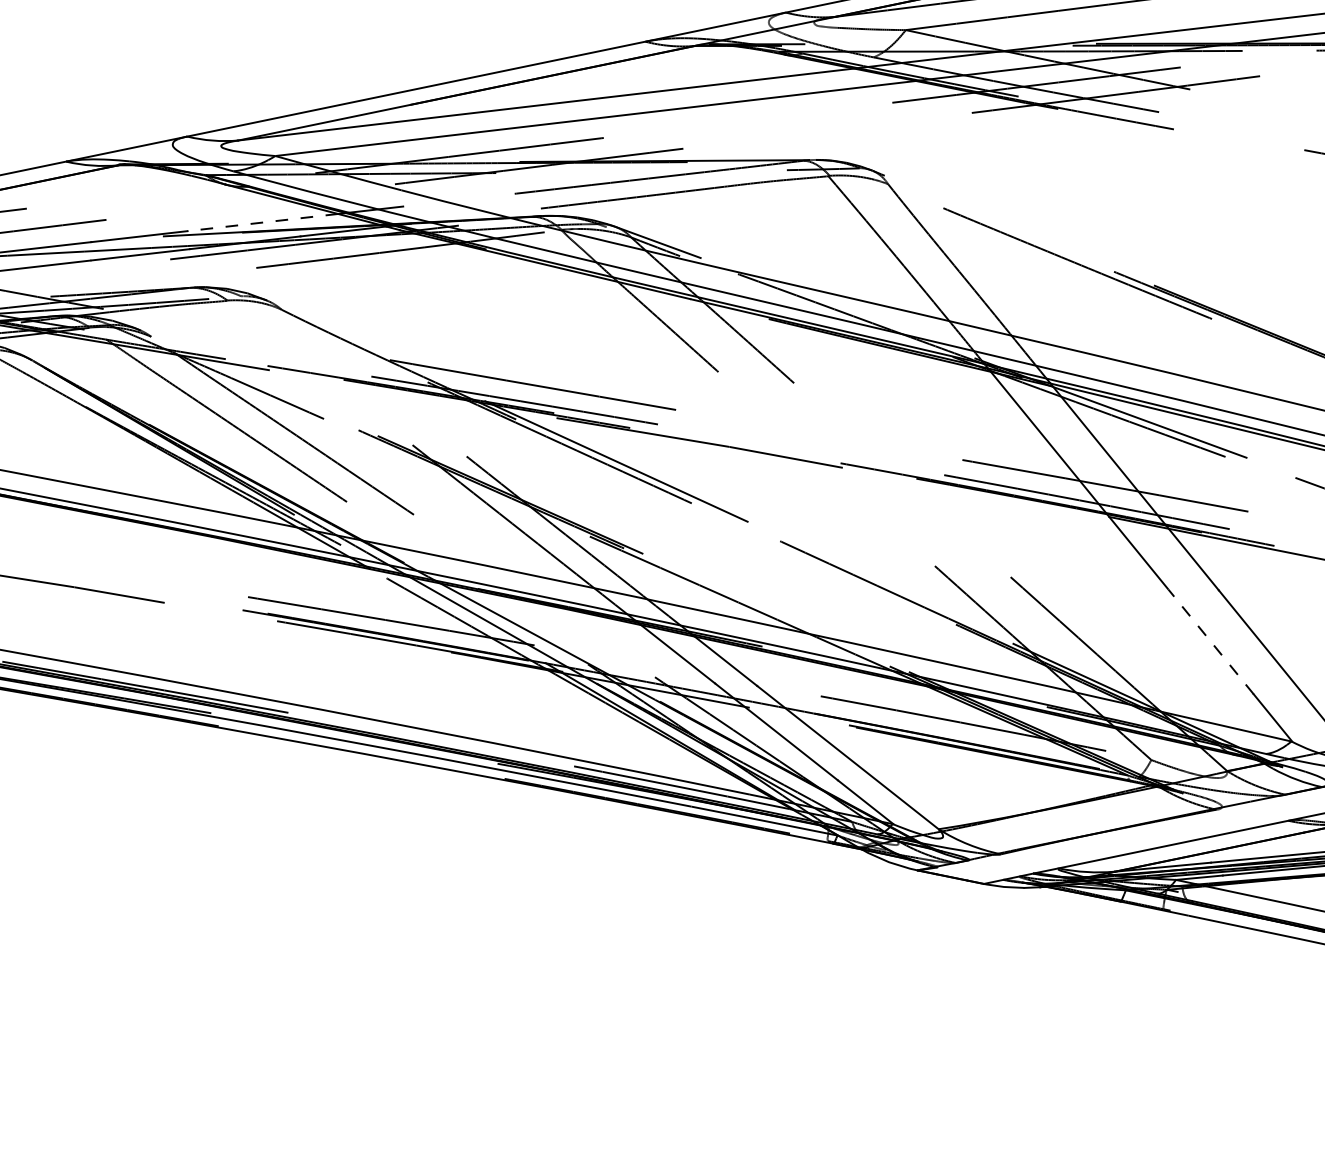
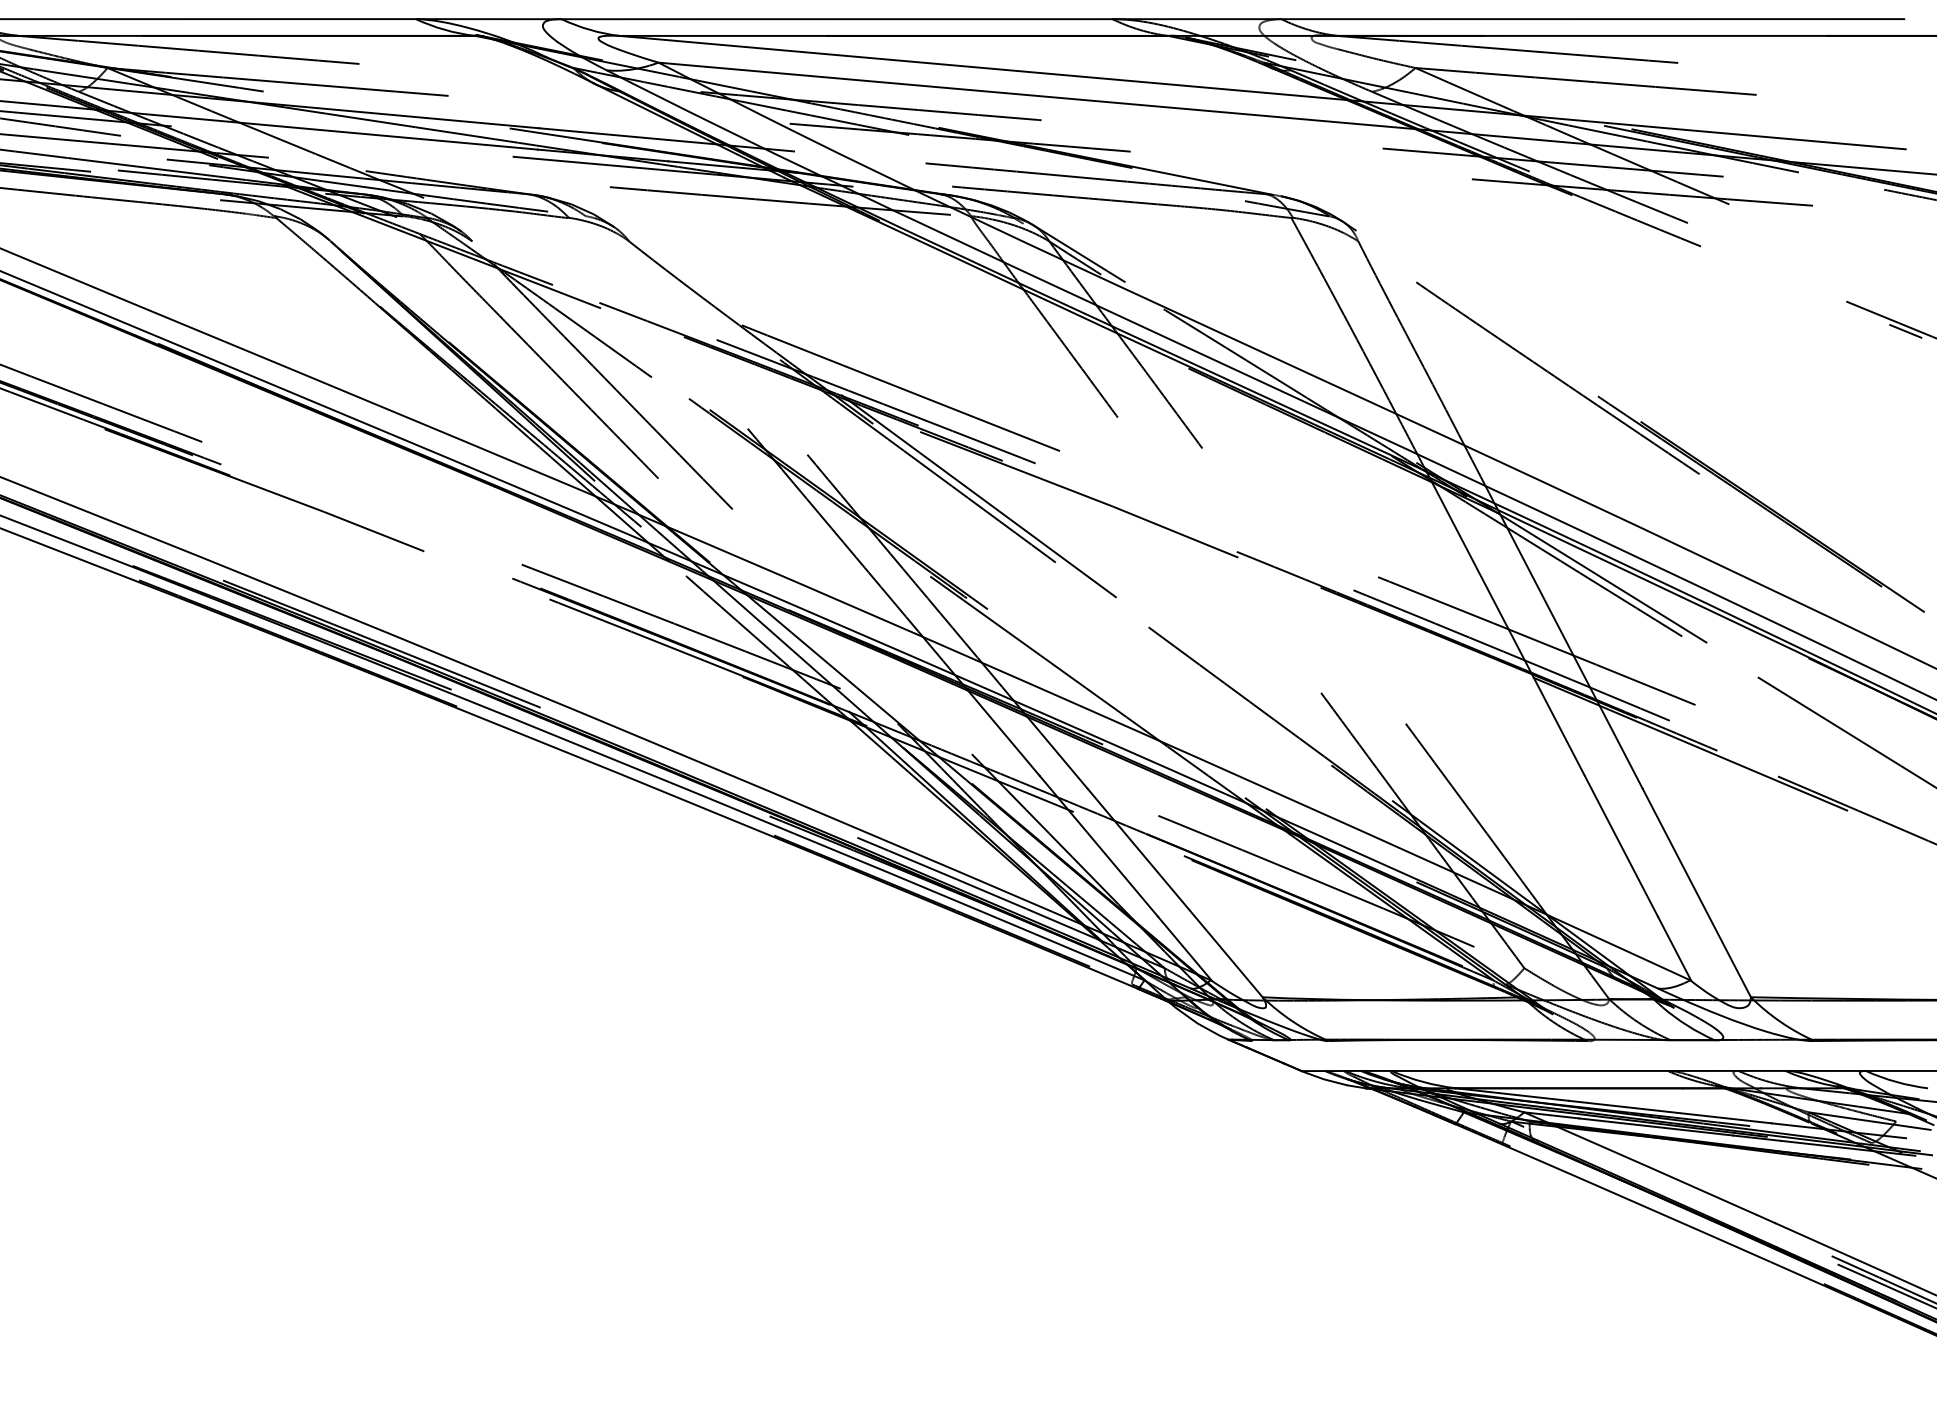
line: (262, 222) -> (627, 136), dashed -> solid
line: (1211, 641) -> (1621, 845), dashed -> solid

